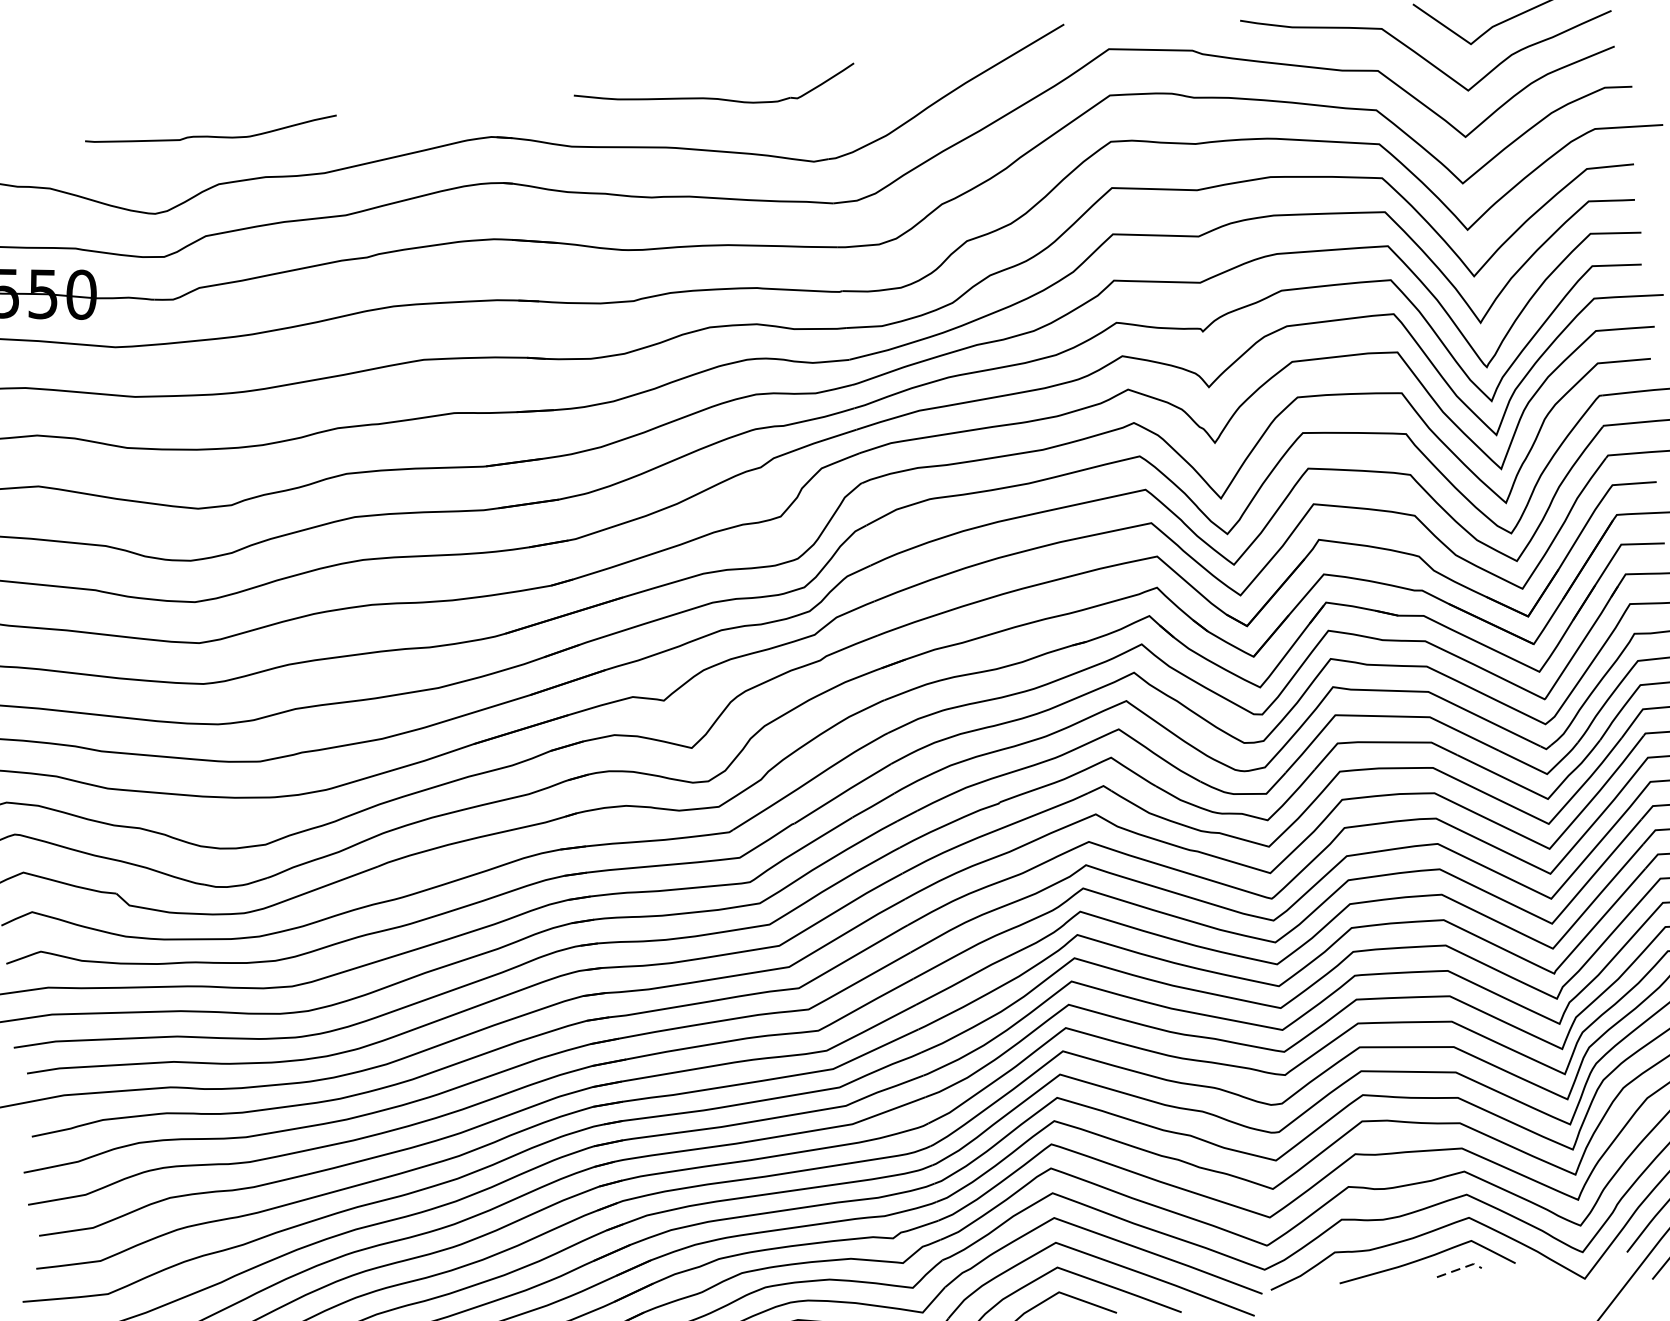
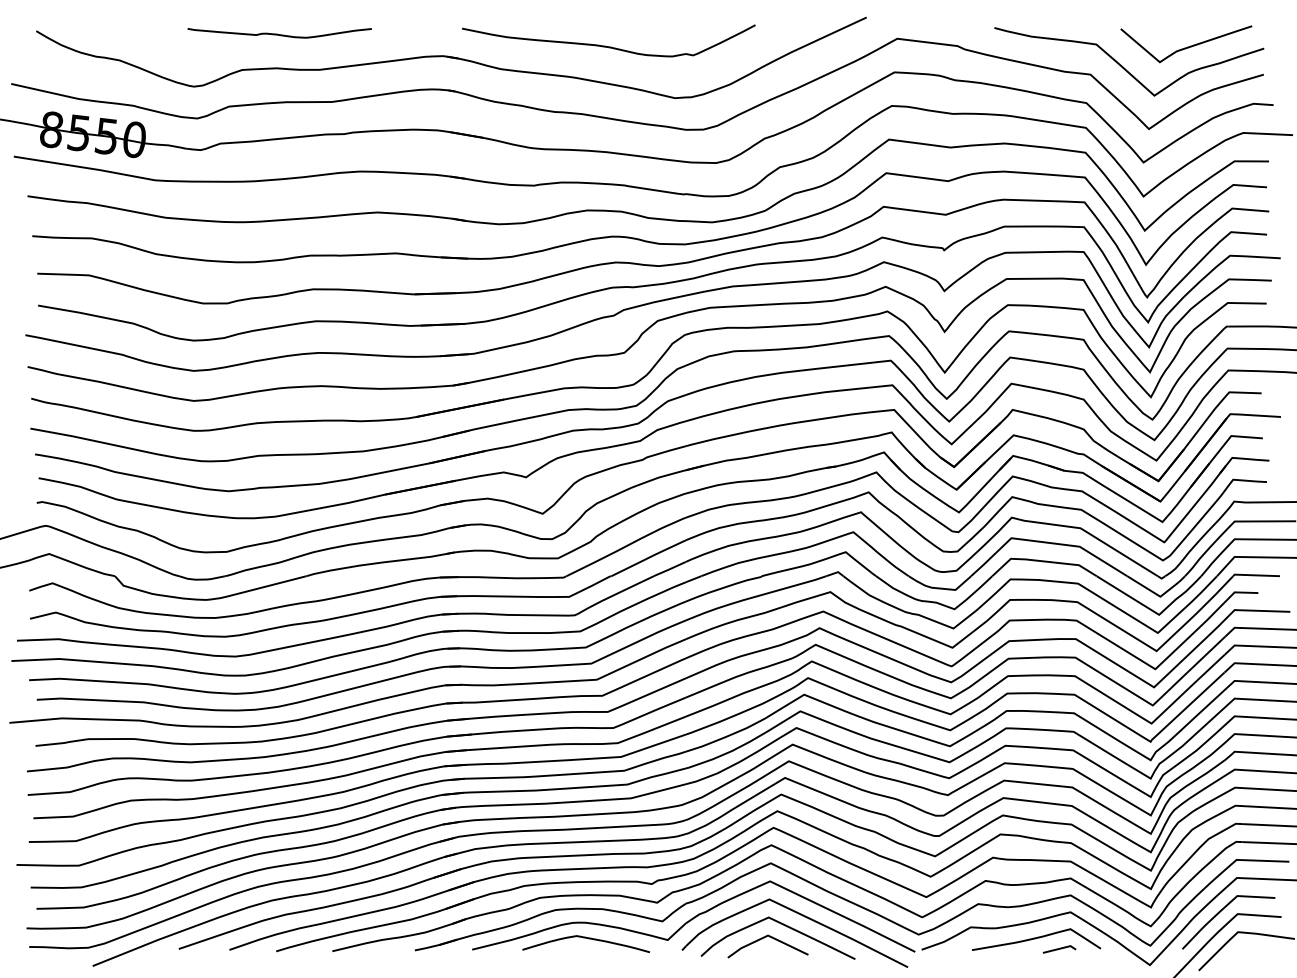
part: (714, 92) -> (608, 40), size x1.43
curve: (211, 136) -> (279, 34), moved
line: (1461, 1268) -> (1061, 948), dashed -> solid

